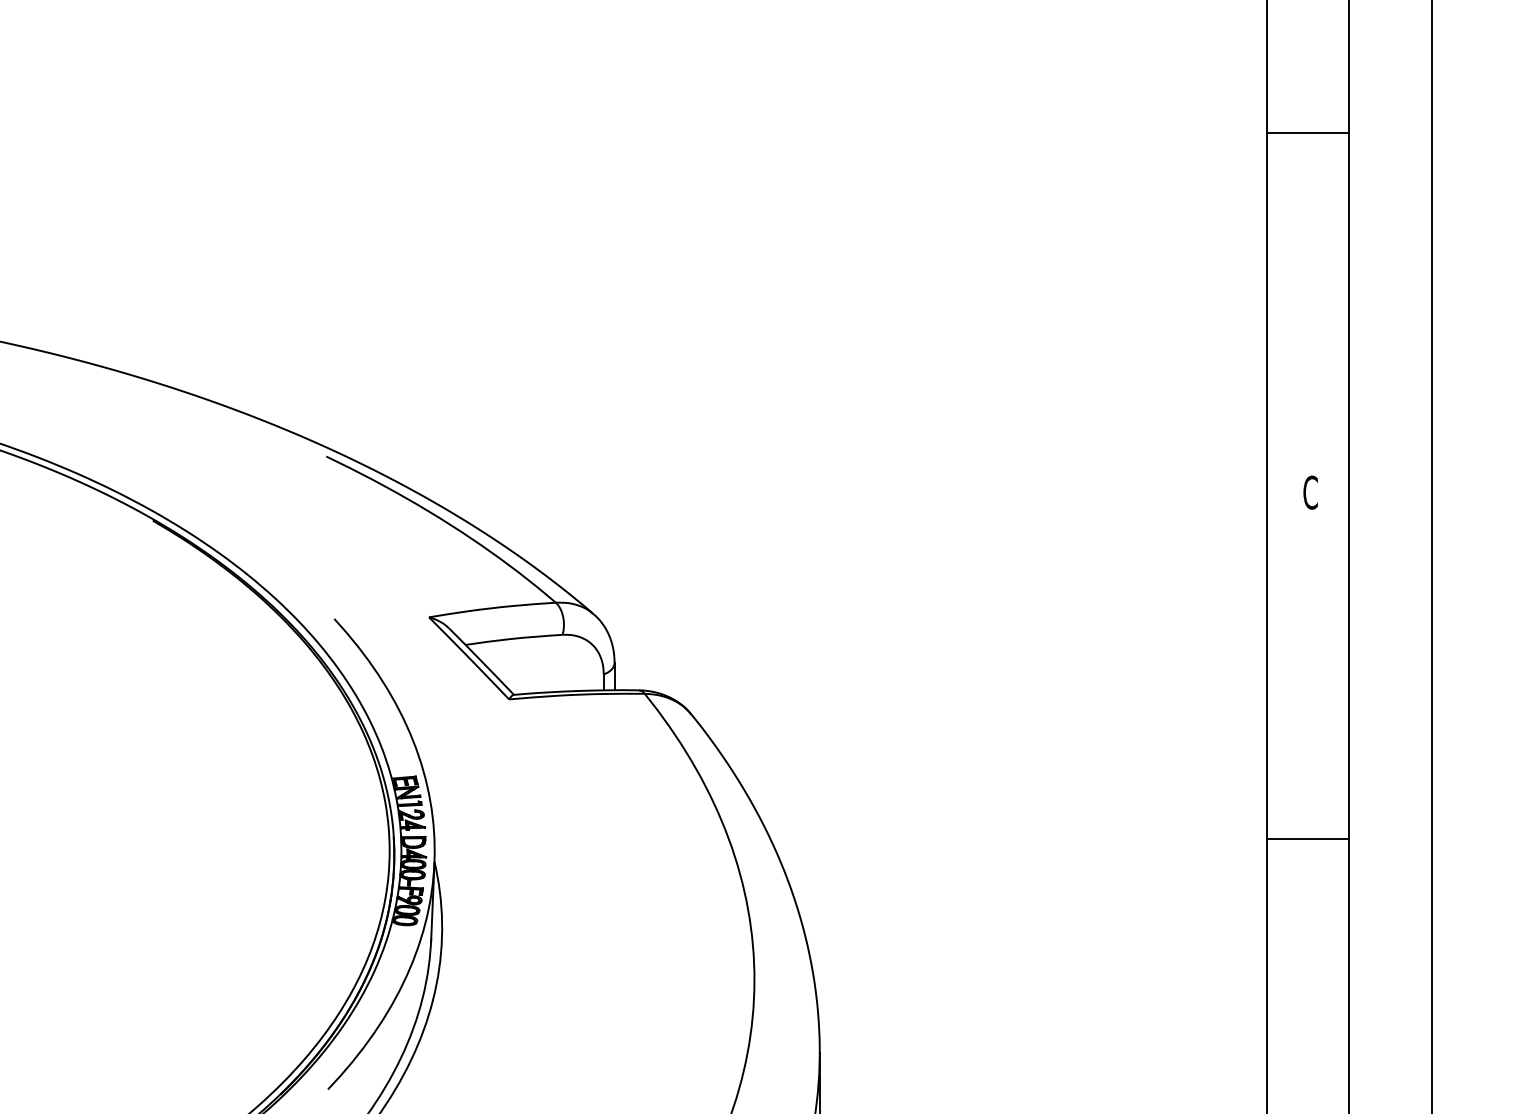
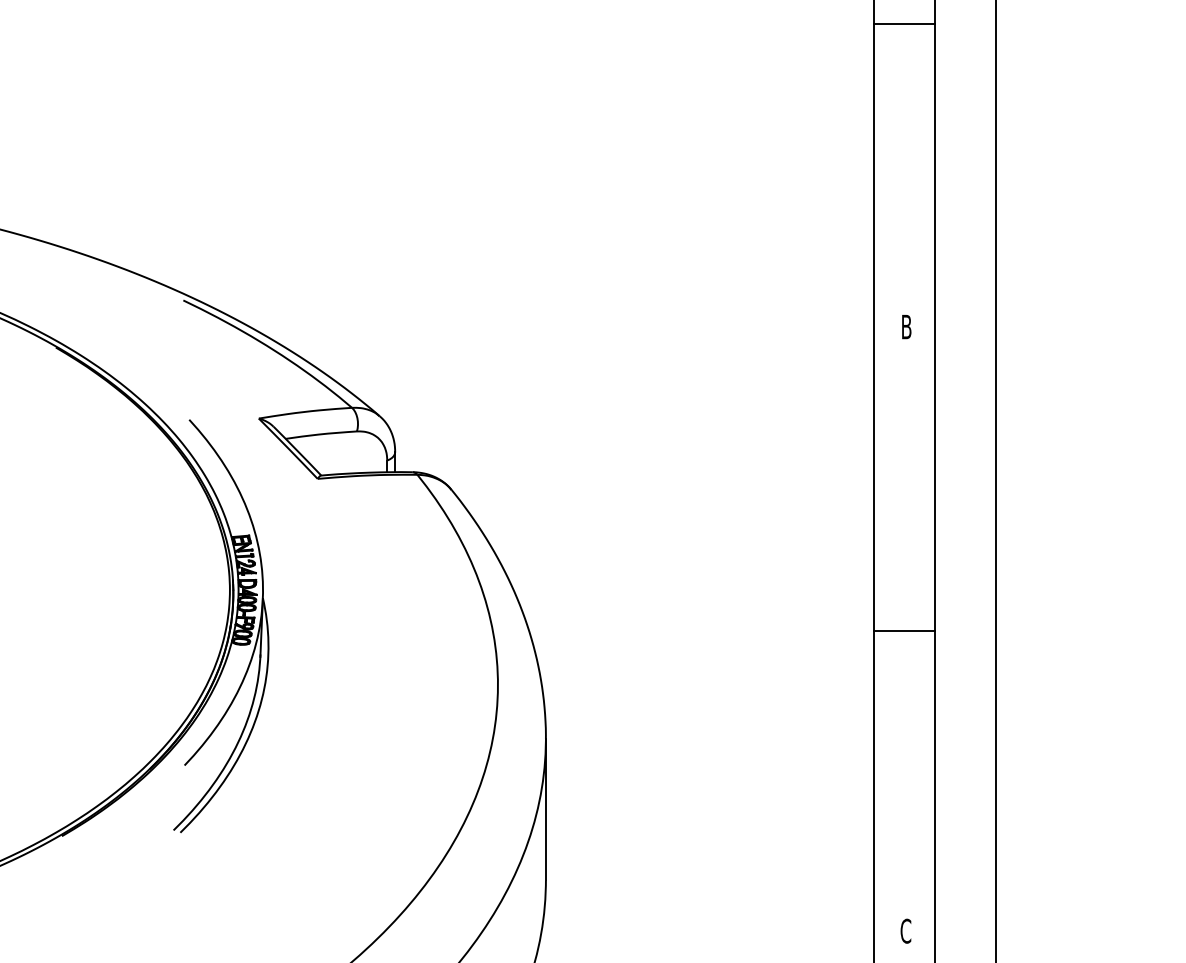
line: (1307, 132) -> (904, 23), moved
text: (1310, 491) -> (906, 326), C -> B
line: (1307, 839) -> (904, 630), moved

